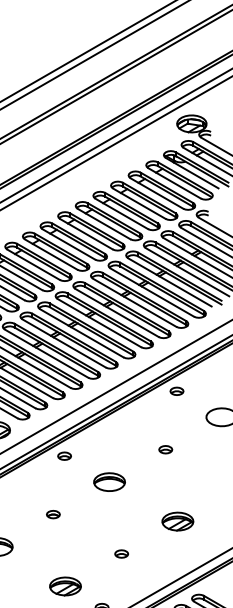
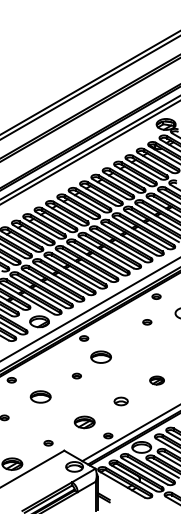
part: (166, 450) -> (147, 322), moved
part: (108, 481) -> (100, 356), moved
part: (176, 521) -> (156, 380), size x0.7
part: (121, 554) -> (120, 401), size x1.6

